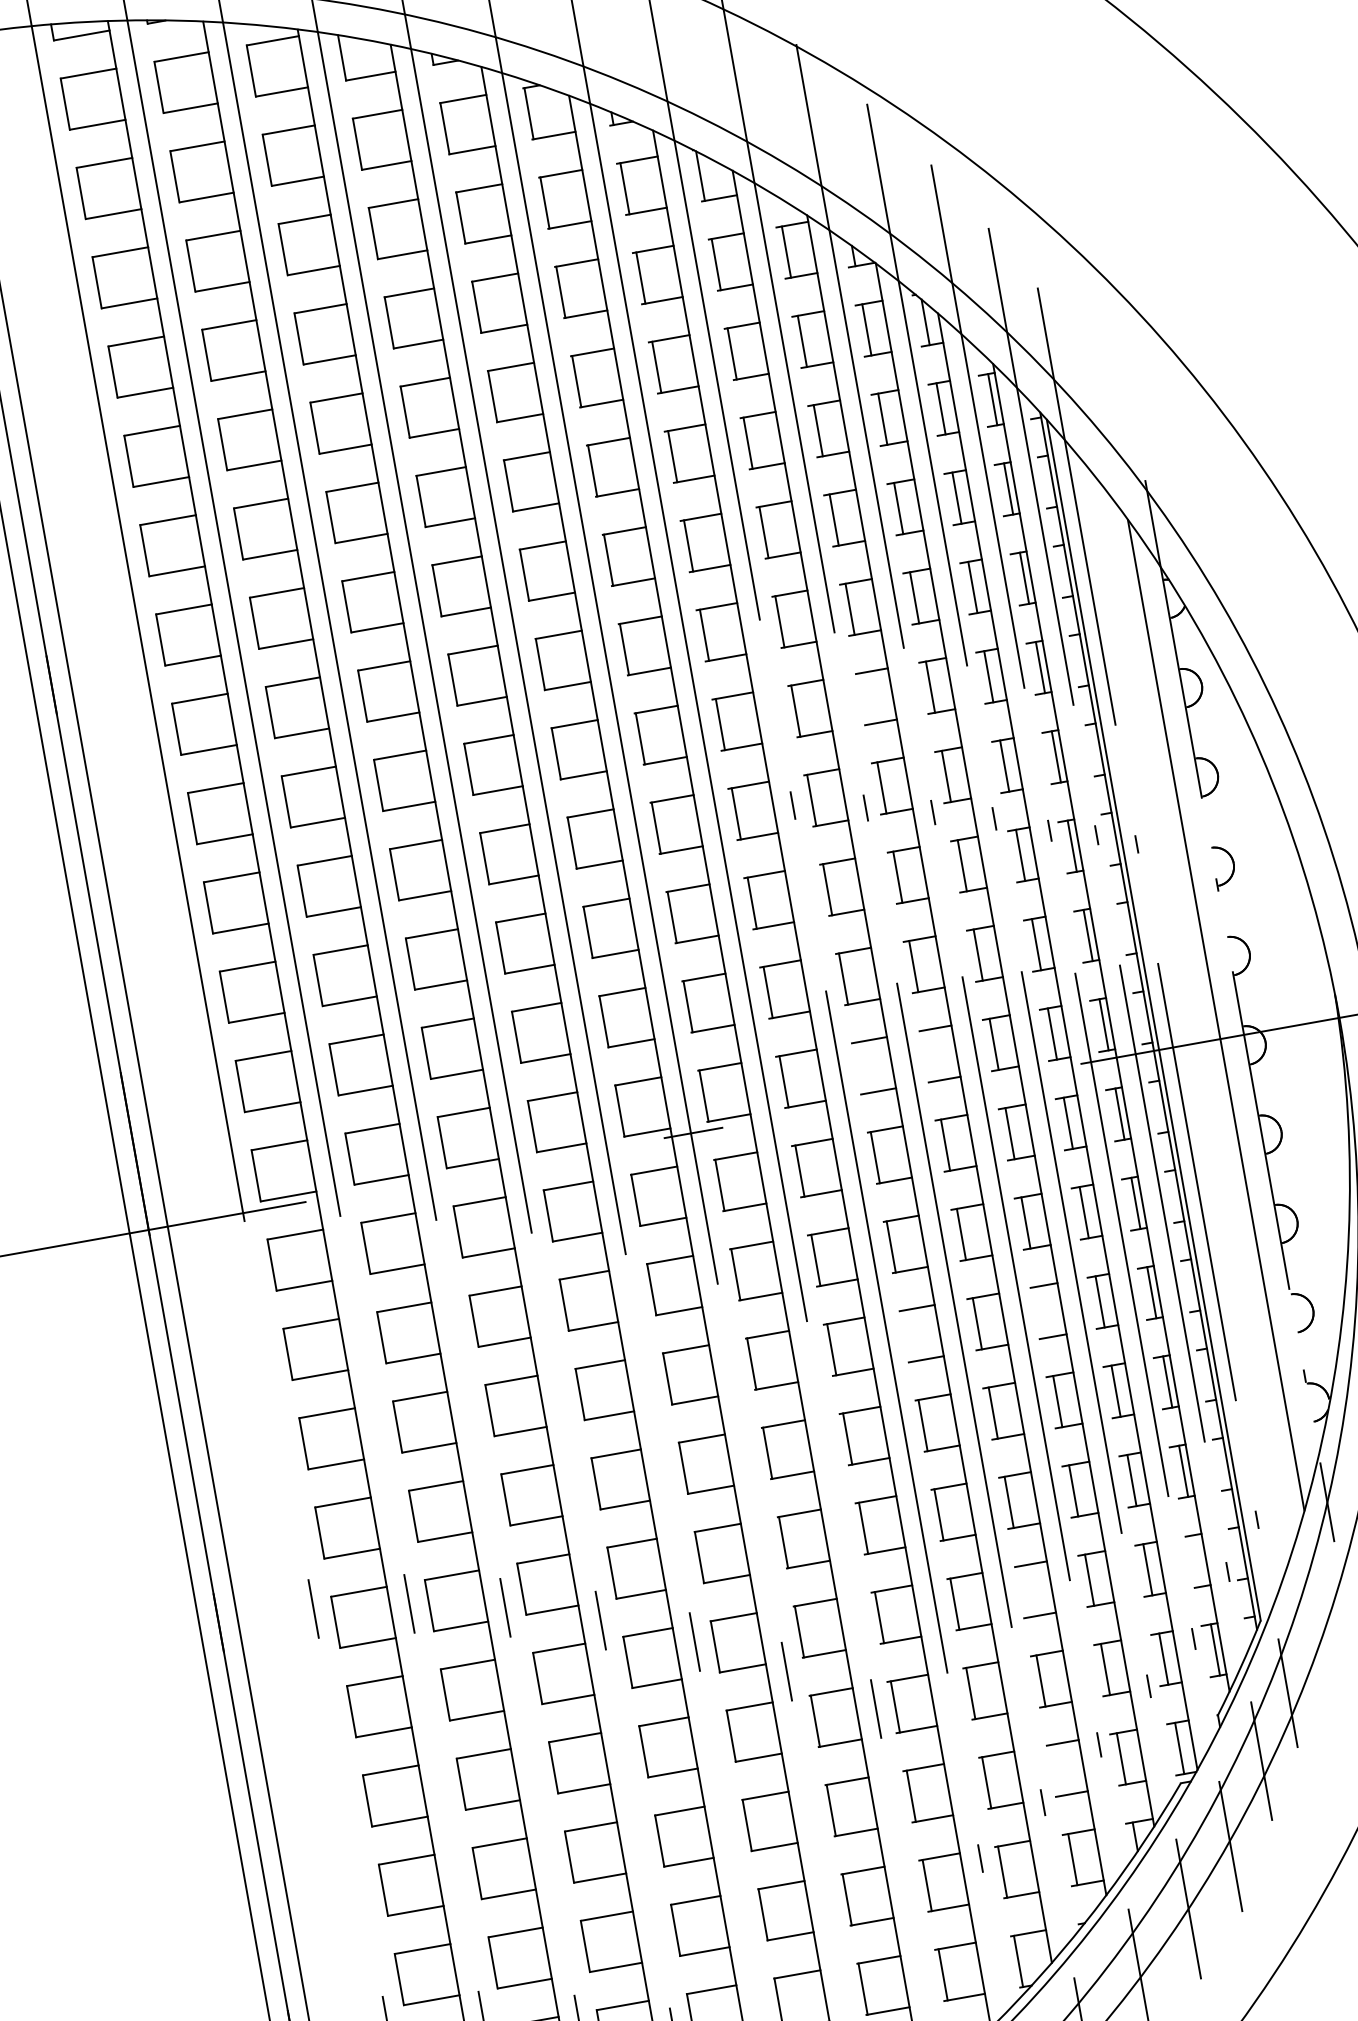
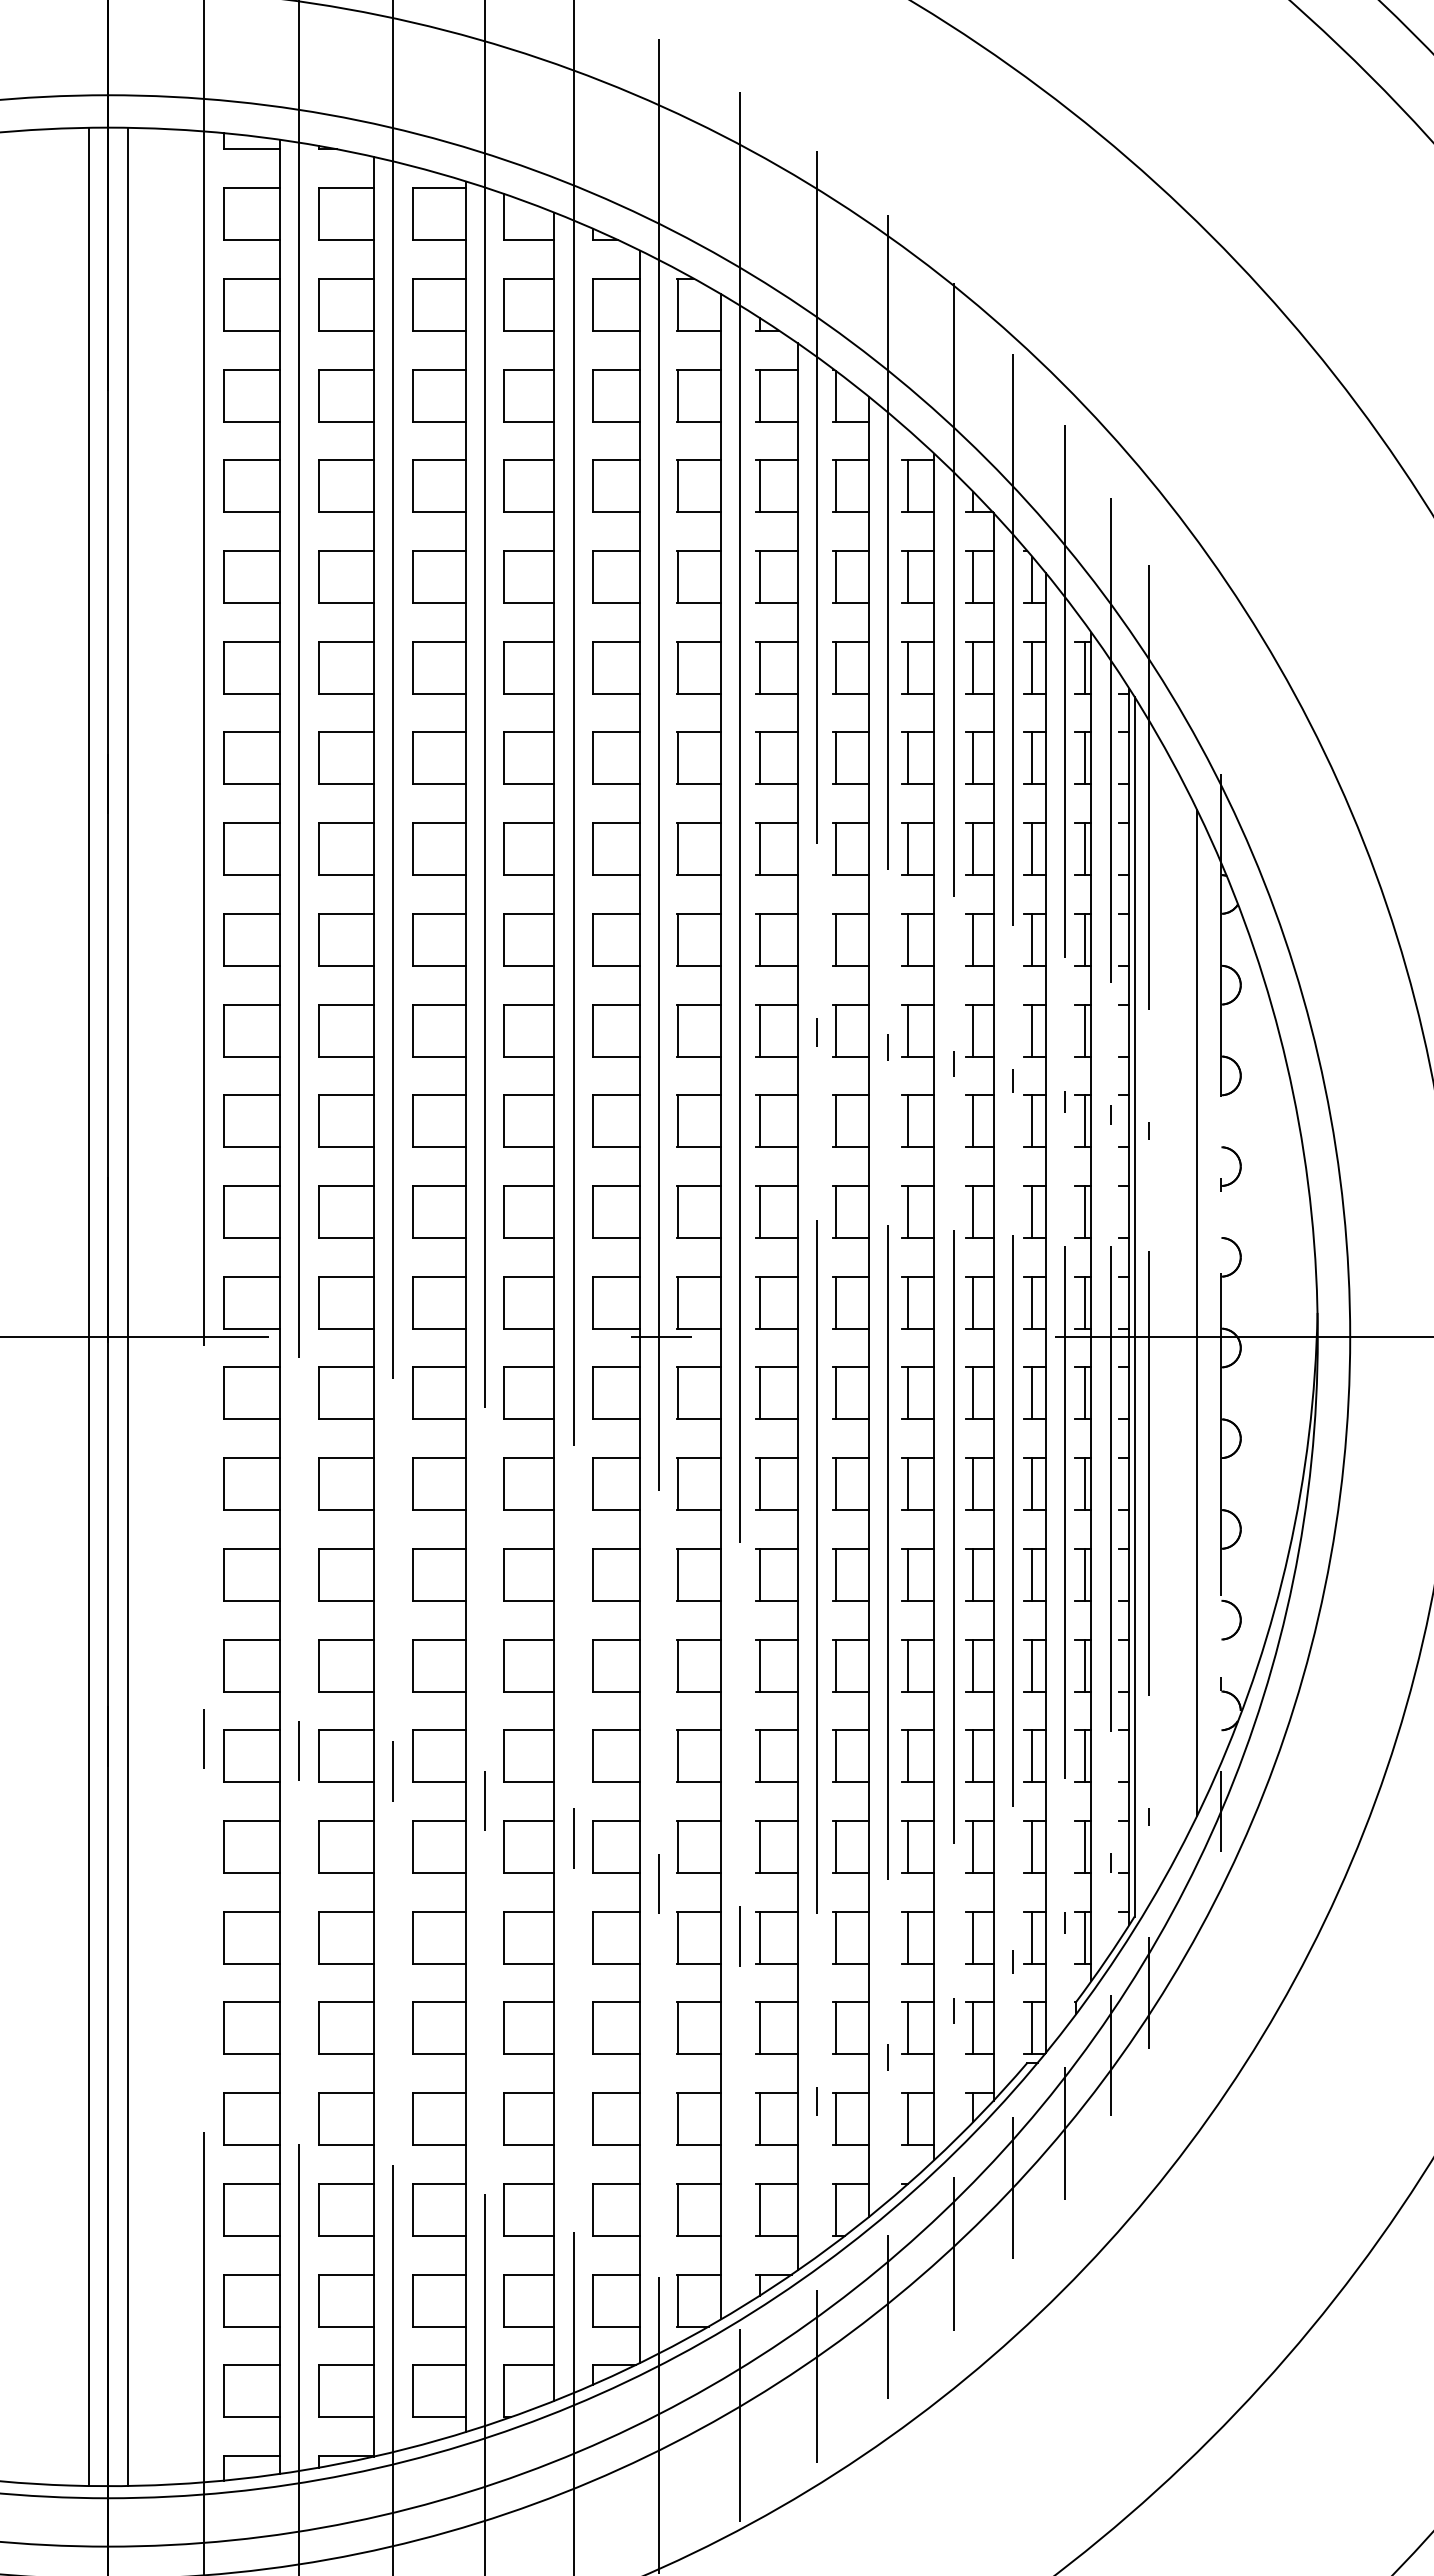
line: (865, 698) -> (907, 939), added
line: (929, 1055) -> (907, 1302), added
line: (859, 1068) -> (836, 1302), added
line: (1042, 1311) -> (973, 1574), added
line: (907, 1335) -> (836, 1574), added
line: (1199, 1560) -> (1084, 1846), added
line: (1024, 1591) -> (907, 1846), added
line: (1056, 1770) -> (907, 2028), added

